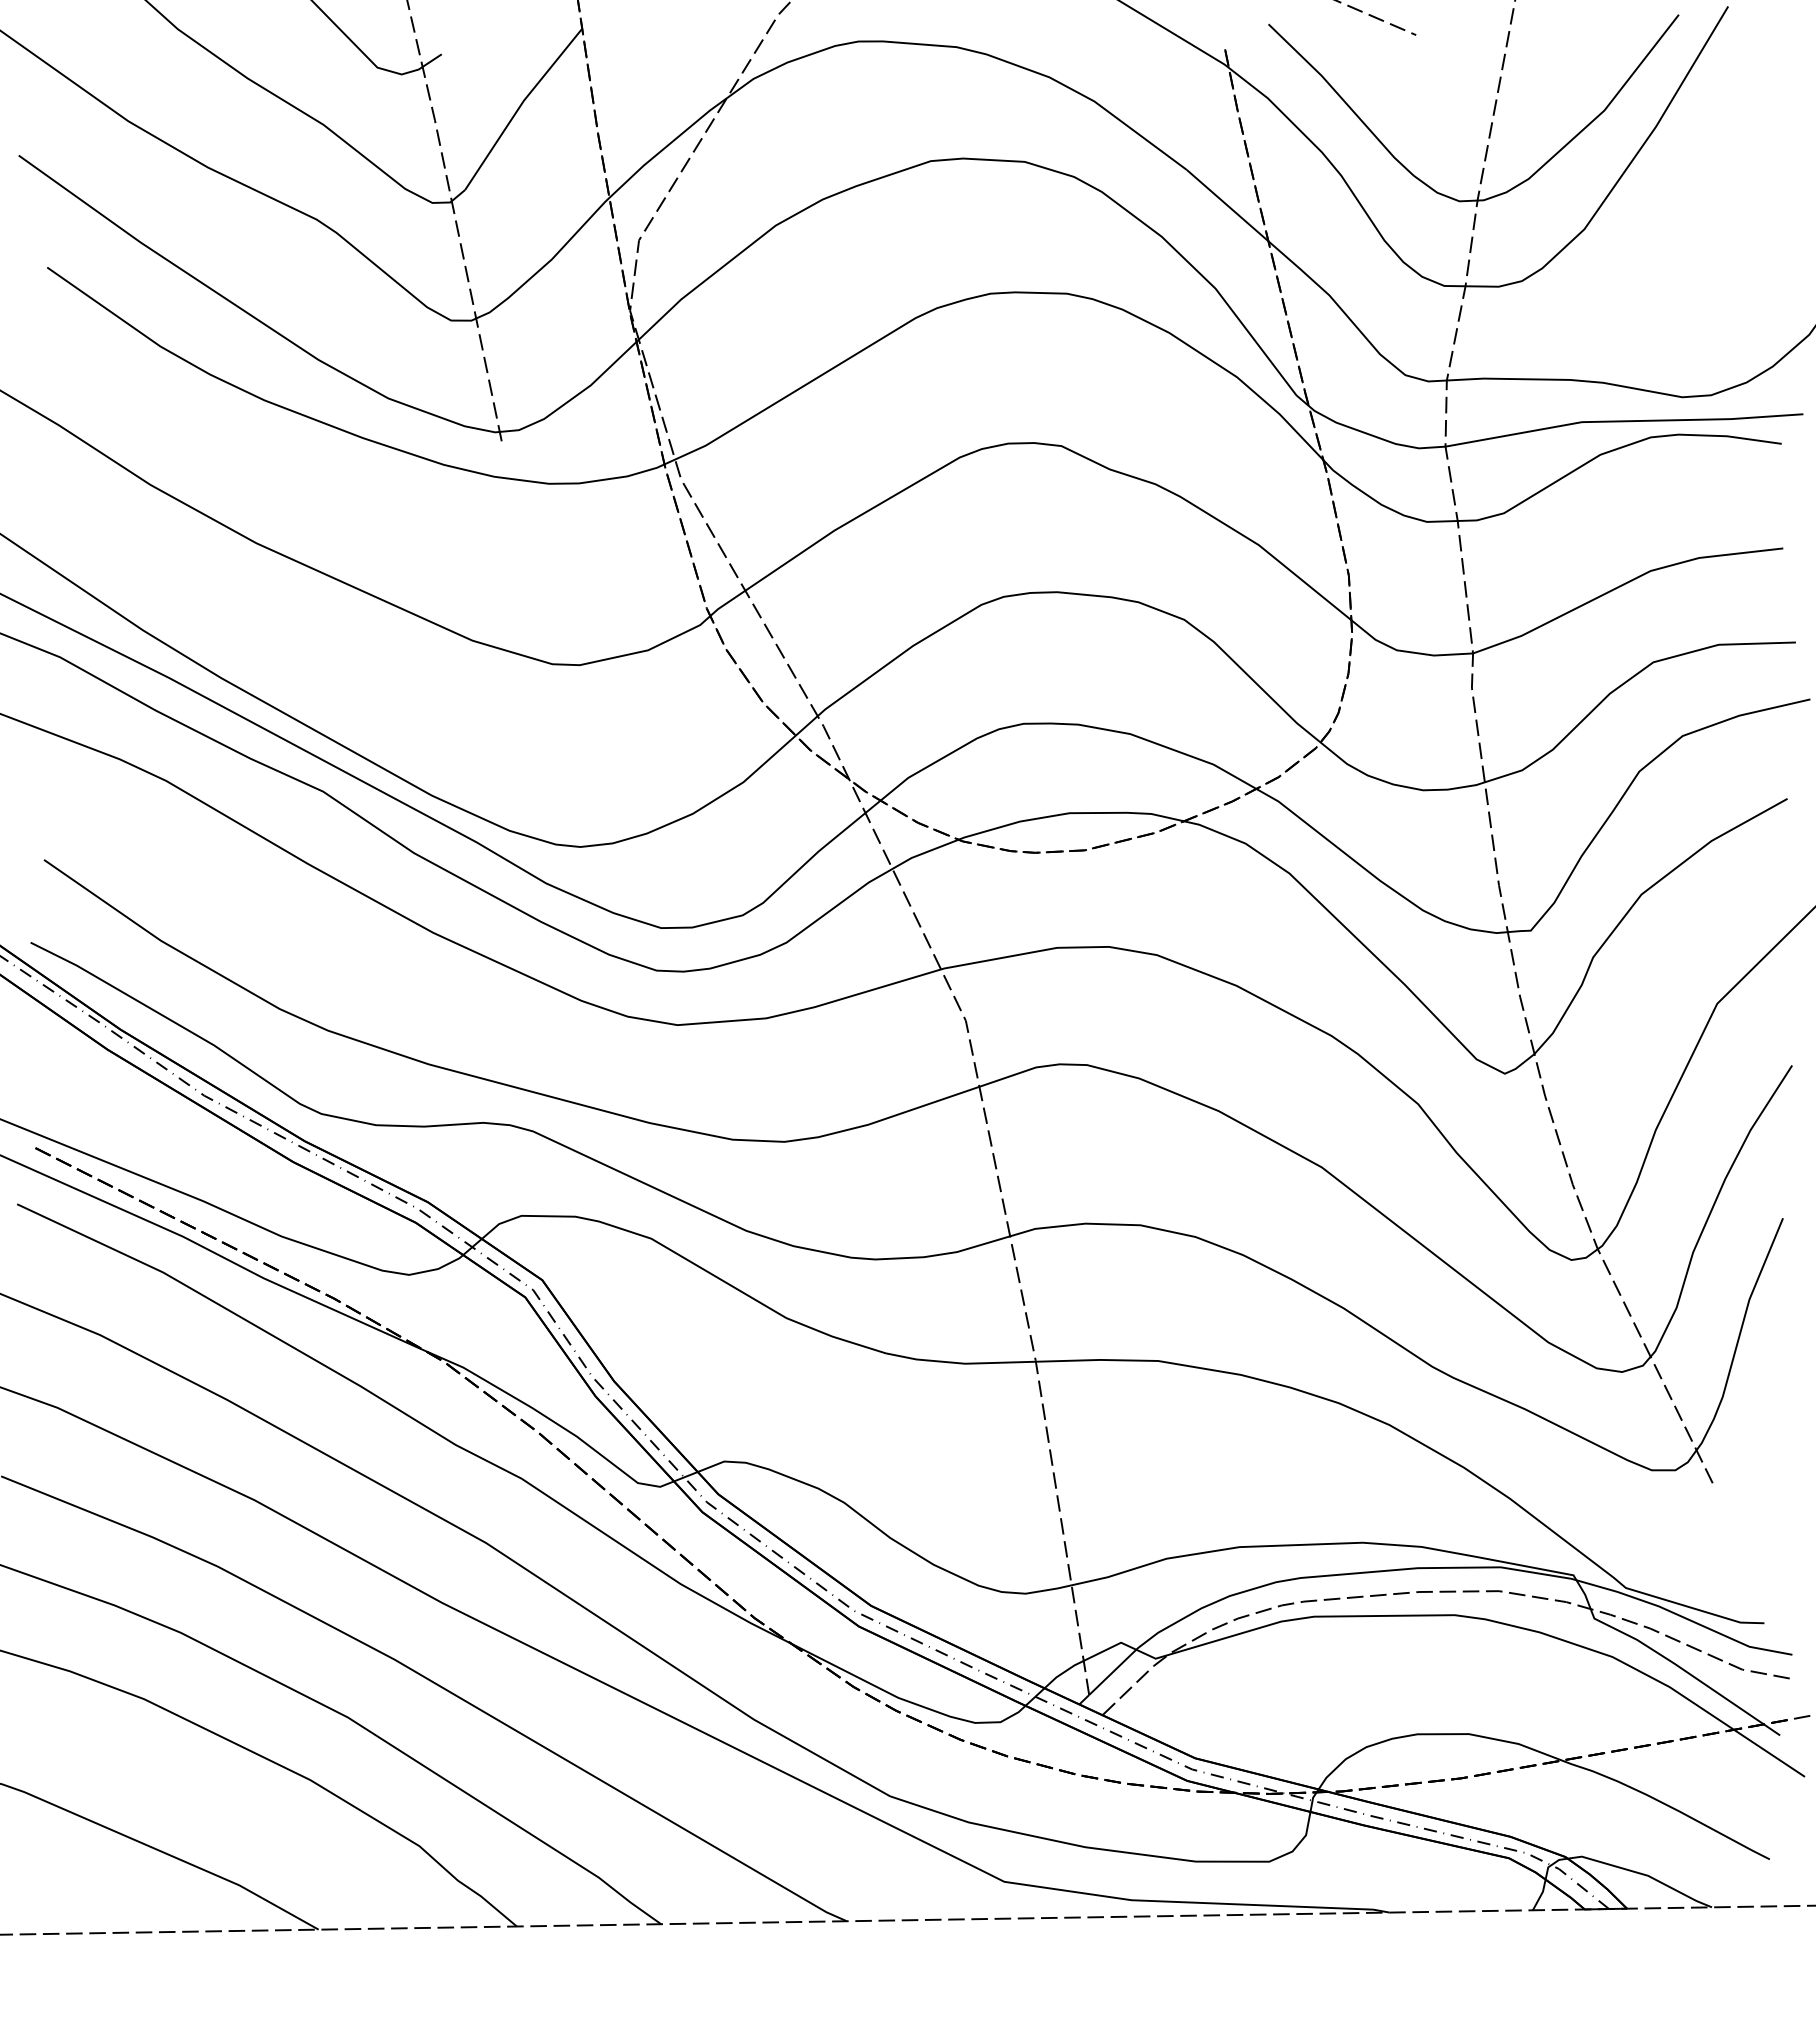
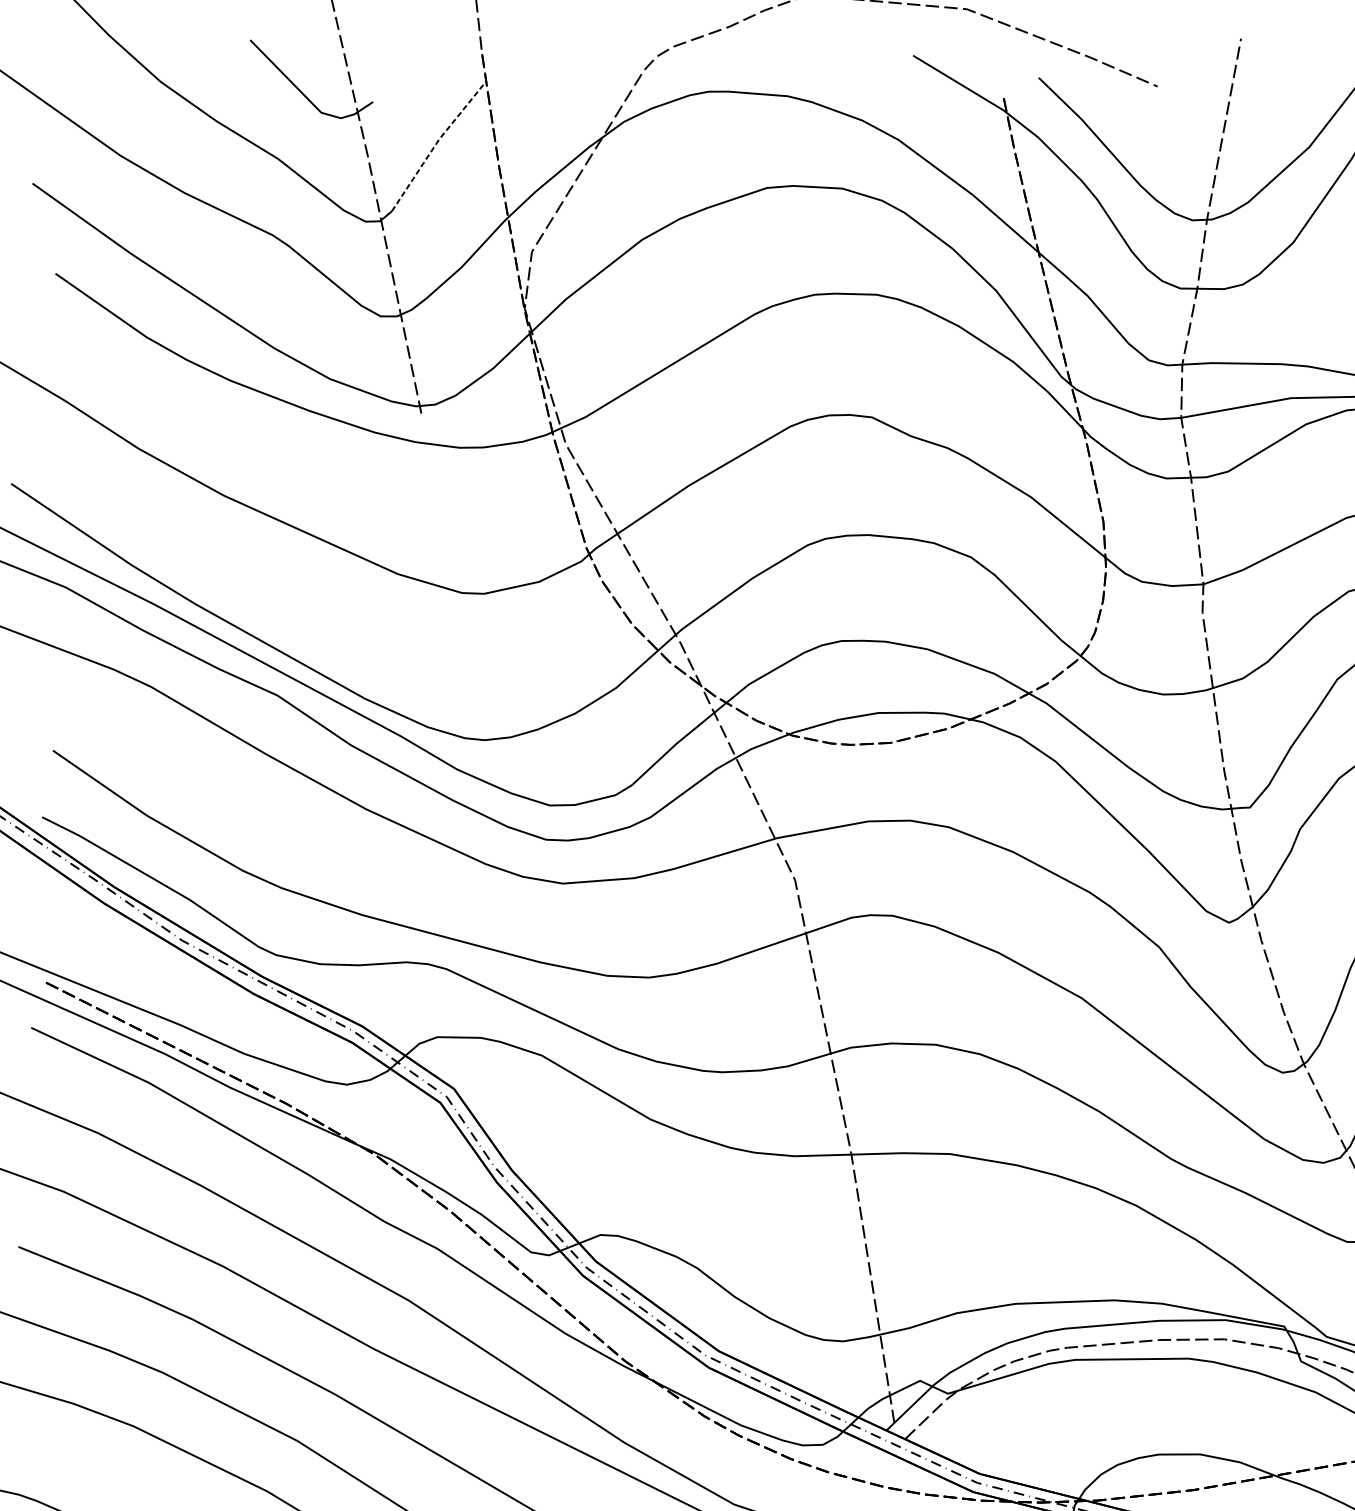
line: (520, 106) -> (436, 144), solid -> dashed

